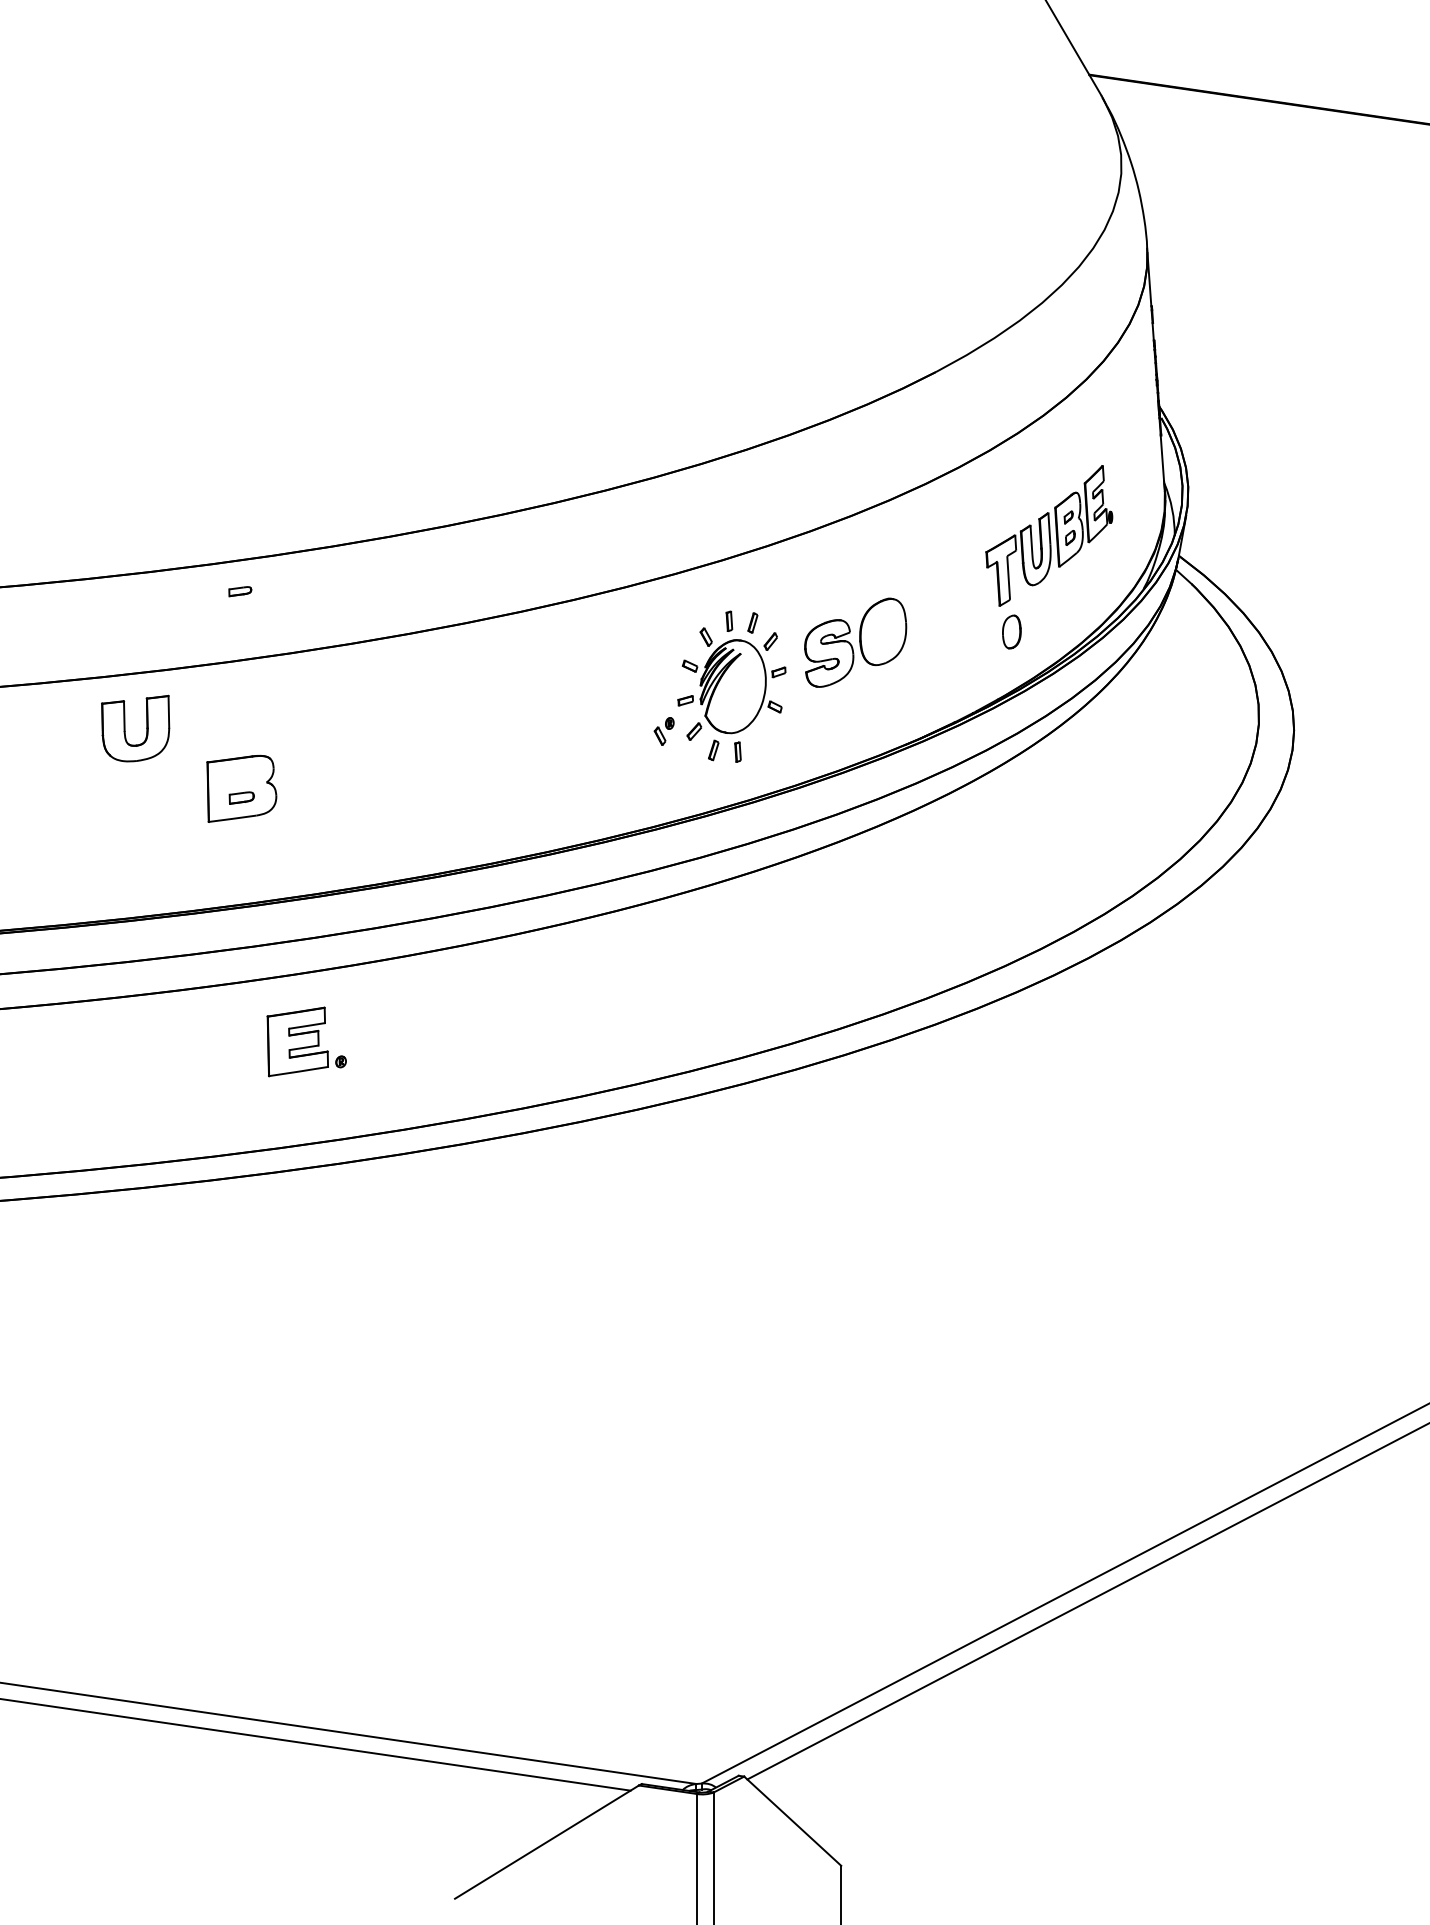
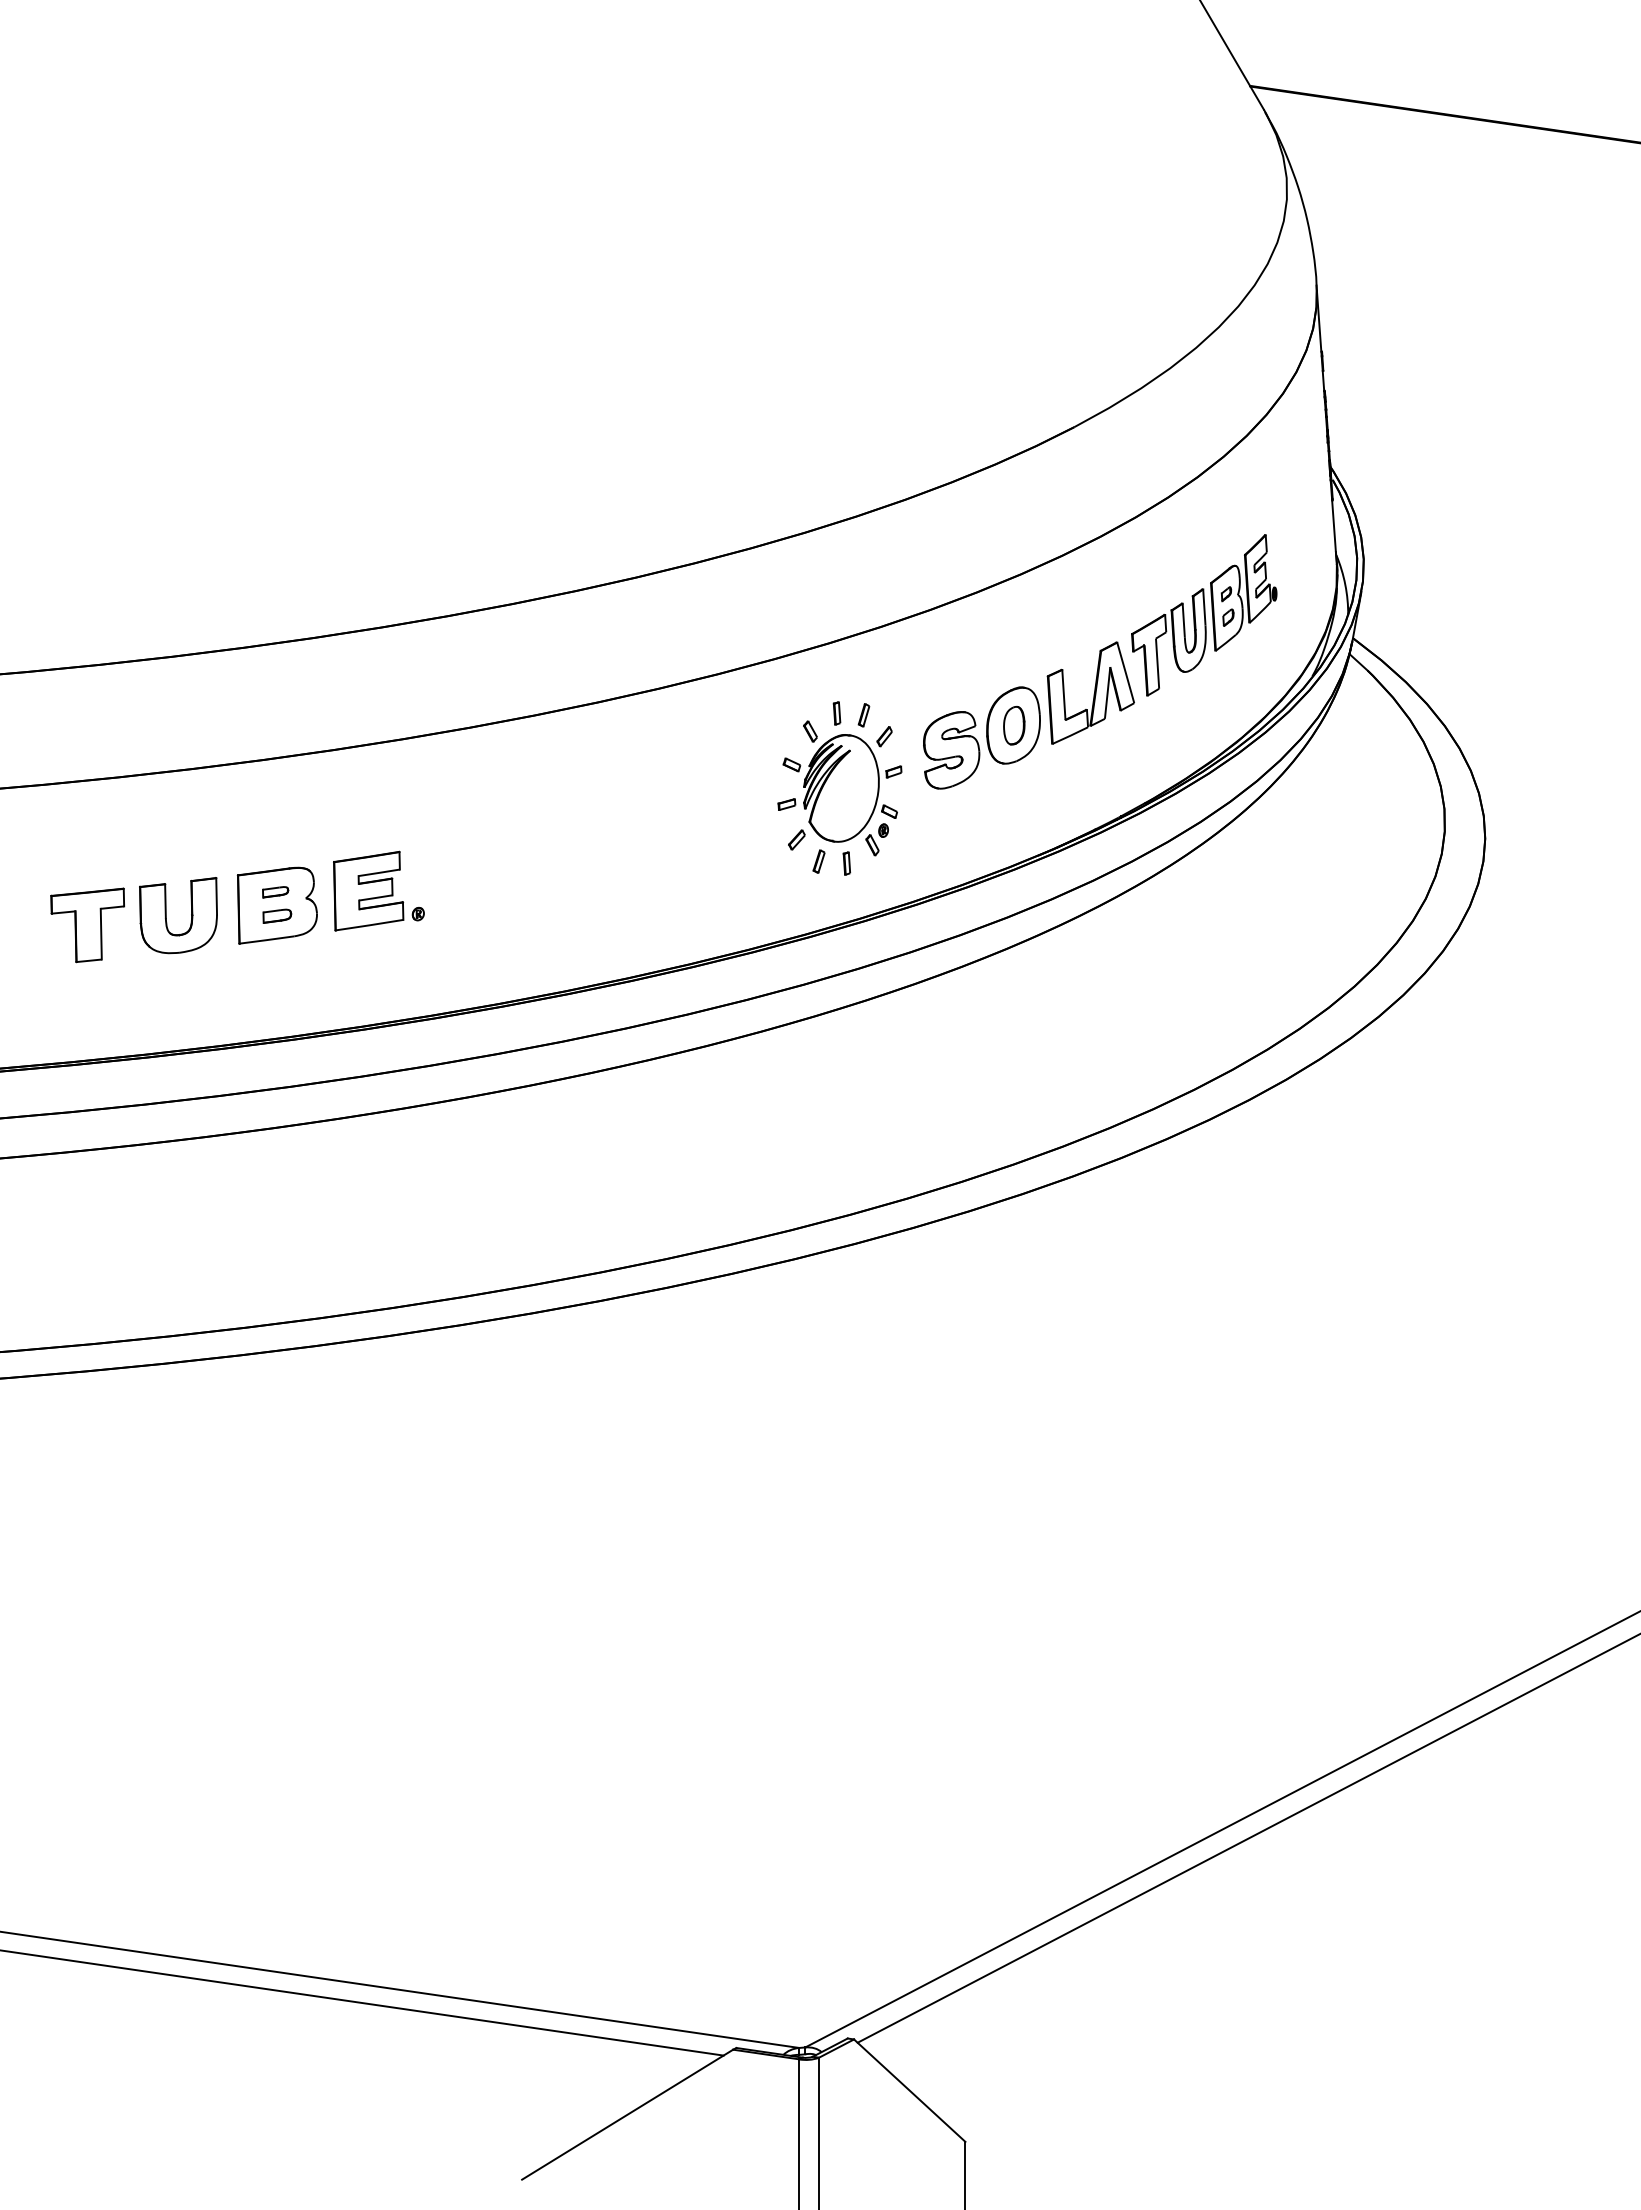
part: (240, 591) -> (275, 892), moved
part: (950, 603) -> (1090, 692), added
part: (1012, 631) -> (1014, 725), moved
part: (125, 728) -> (166, 915), moved
part: (663, 731) -> (876, 839), moved
part: (76, 806) -> (87, 925), added
part: (306, 1041) -> (378, 890), moved

